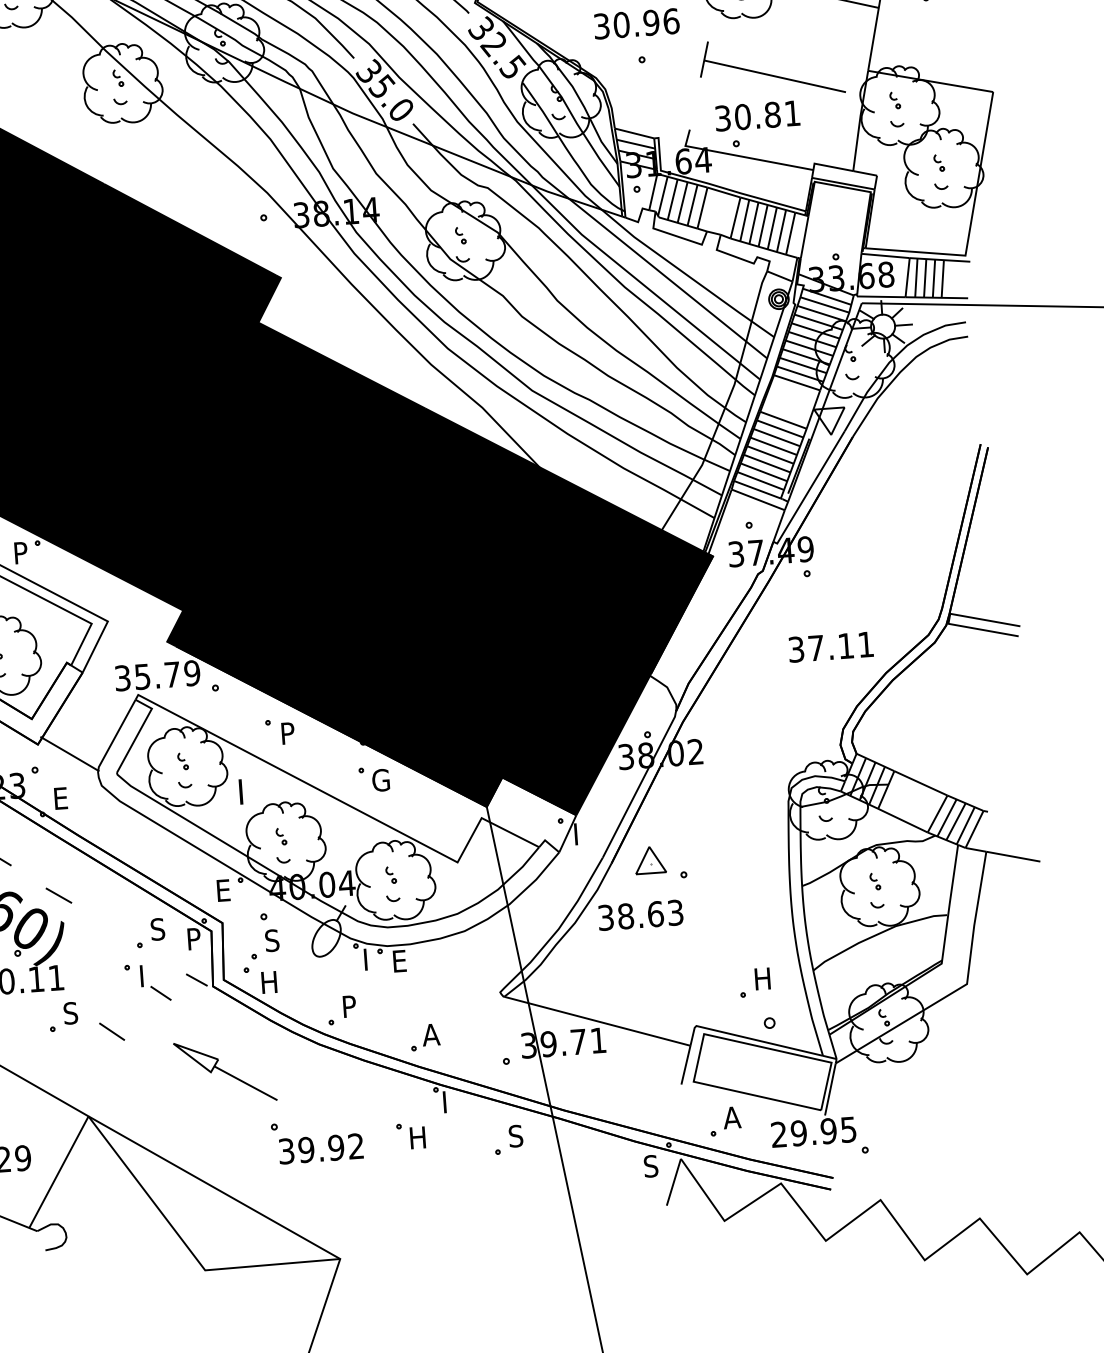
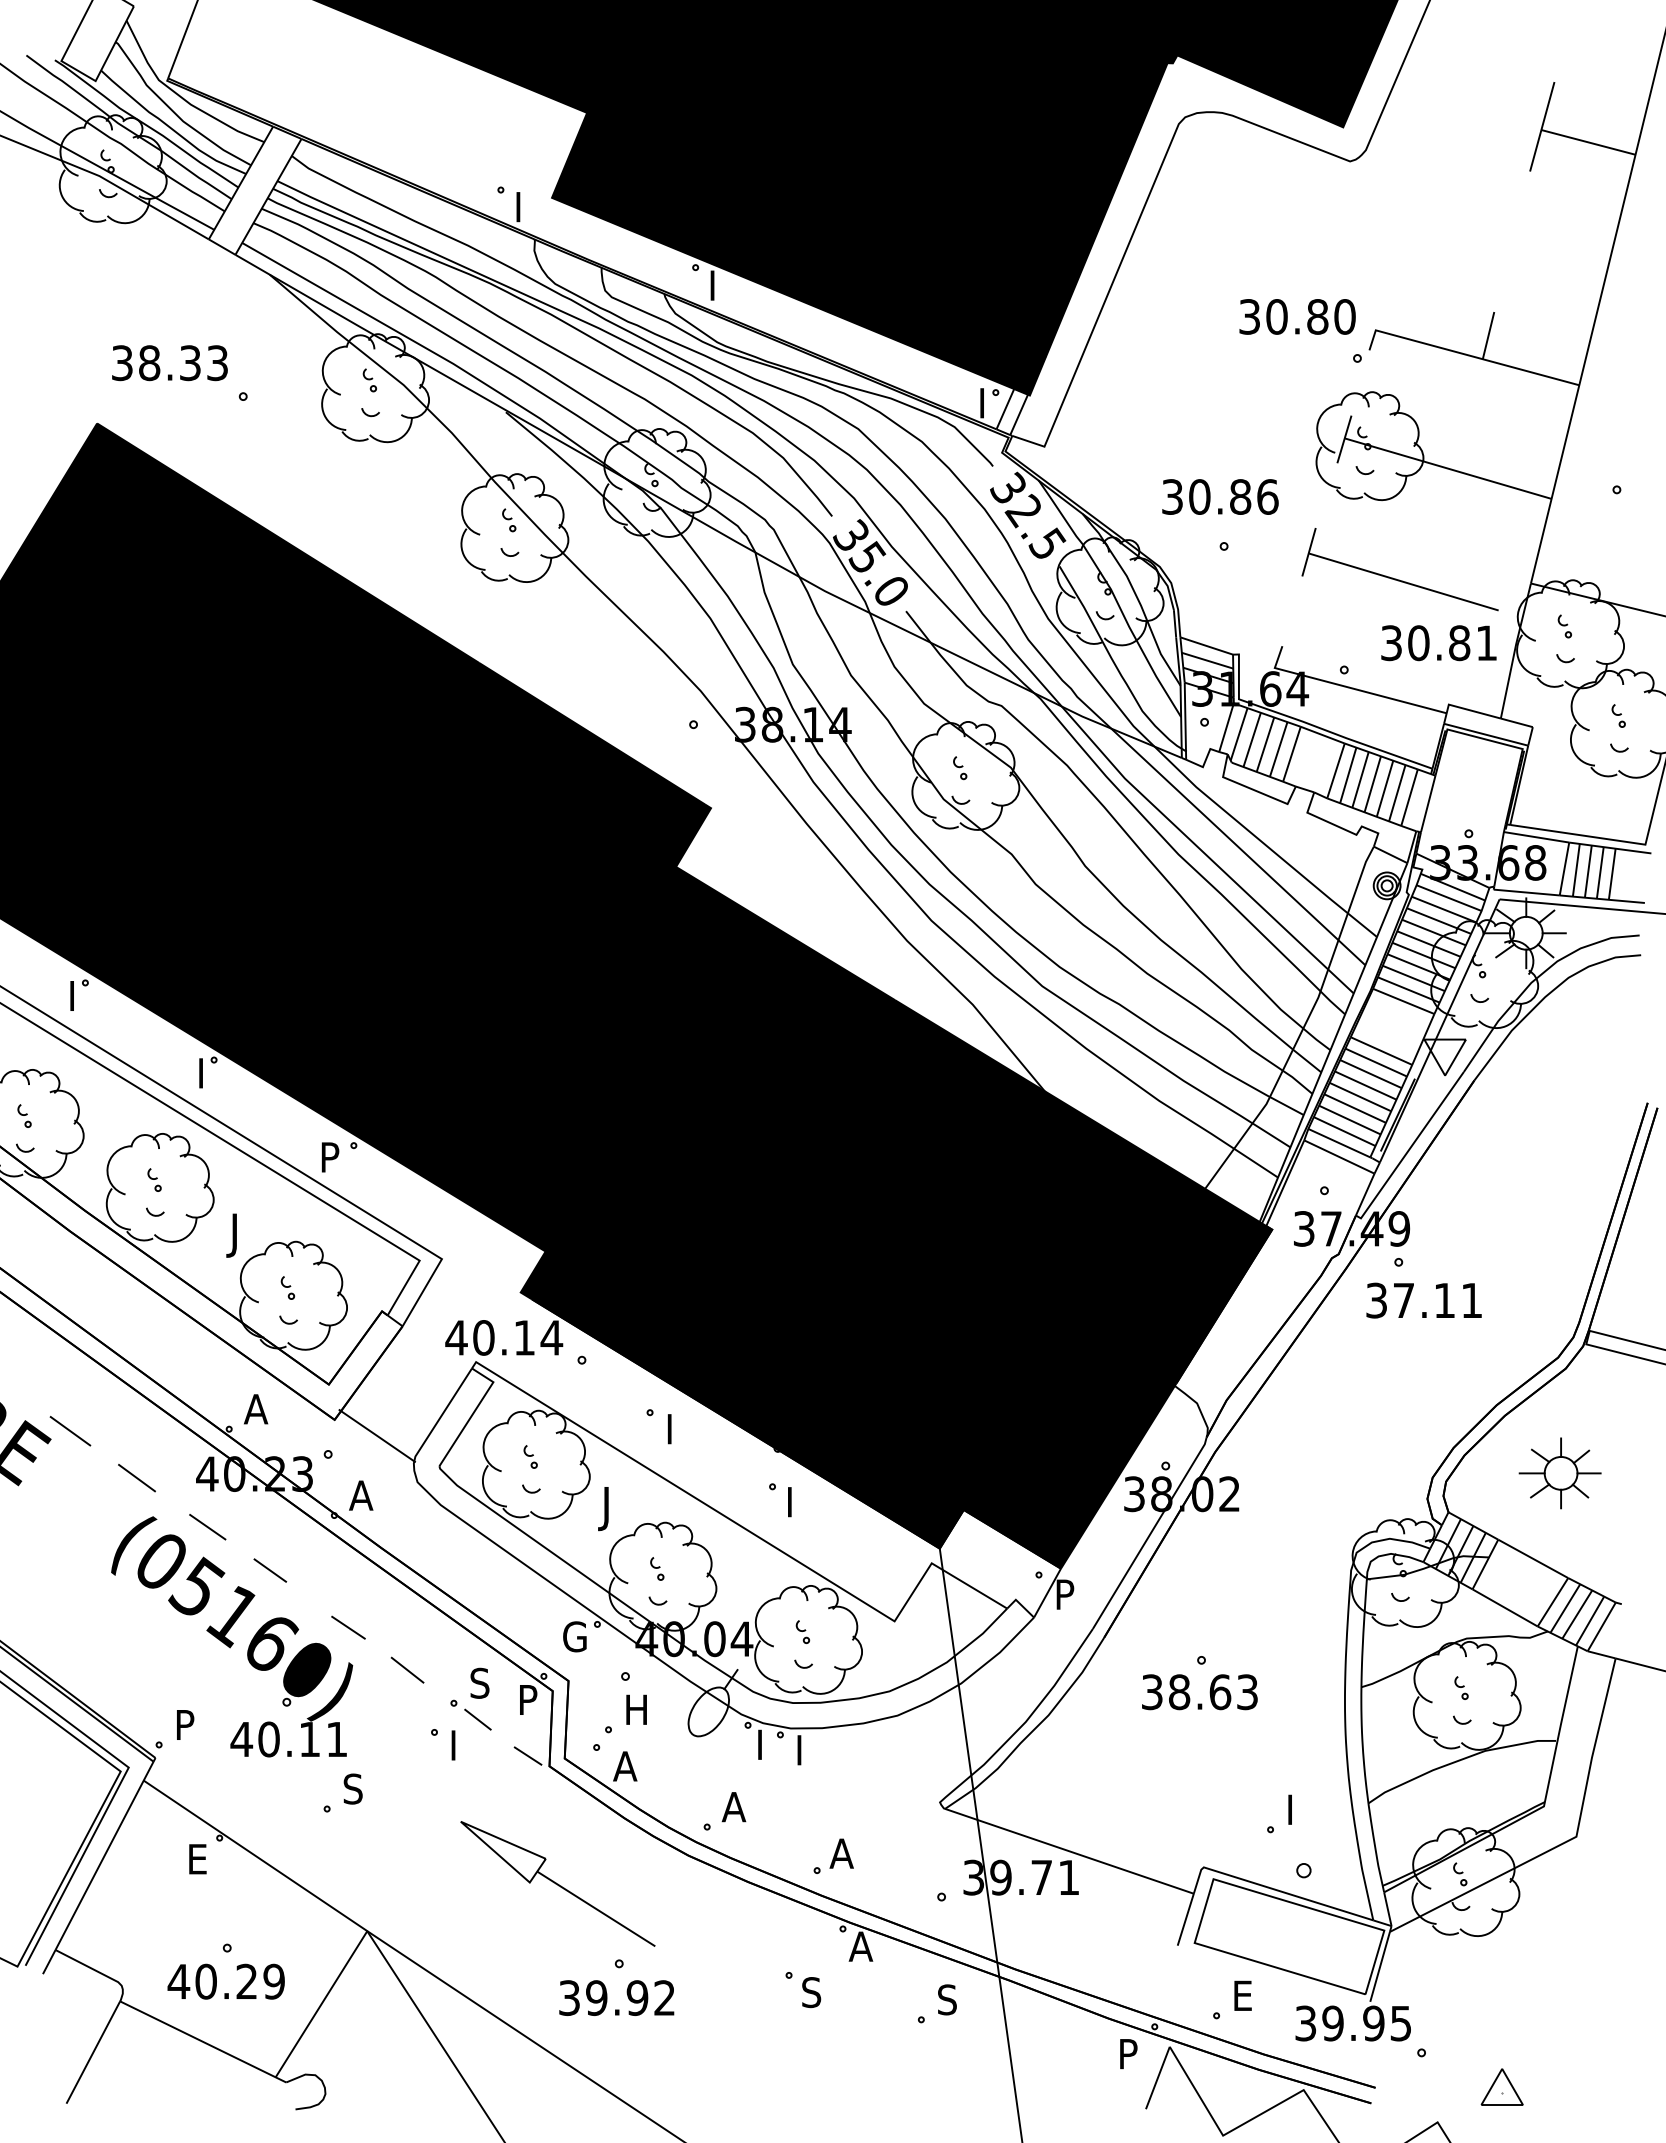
text: (651, 22) -> (1240, 496), 30.96 -> 30.86
text: (757, 116) -> (1438, 643), moved
text: (830, 647) -> (1423, 1300), moved
text: (157, 675) -> (504, 1337), 35.79 -> 40.14
part: (935, 719) -> (1559, 1473), added
text: (289, 729) -> (678, 1423), P -> I
text: (380, 779) -> (797, 1501), G -> I
text: (61, 798) -> (361, 1495), E -> A
text: (239, 808) -> (603, 1526), I -> J
text: (582, 829) -> (1067, 1588), I -> P
part: (649, 859) -> (1501, 2086), moved
text: (224, 890) -> (574, 1636), E -> G
text: (640, 915) -> (1199, 1692), moved
text: (272, 940) -> (635, 1709), S -> H
text: (400, 961) -> (807, 1750), E -> I
text: (764, 978) -> (1300, 1809), H -> I
text: (268, 982) -> (625, 1766), H -> A
line: (160, 993) -> (477, 1719), moved
text: (349, 1006) -> (733, 1807), P -> A
line: (111, 1031) -> (407, 1669), moved
part: (225, 1071) -> (557, 1883), size x1.43
text: (449, 1101) -> (860, 1946), I -> A
text: (732, 1117) -> (1243, 1995), A -> E
text: (778, 1134) -> (1305, 2023), 29.95 -> 39.95
text: (417, 1137) -> (812, 1992), H -> S
text: (320, 1148) -> (616, 1997), moved
text: (651, 1165) -> (1128, 2053), S -> P

